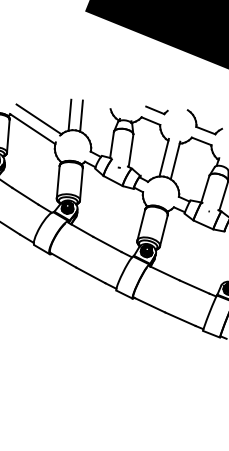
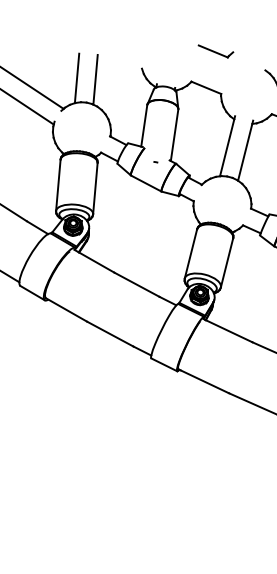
part: (156, 110) -> (215, 51), moved

